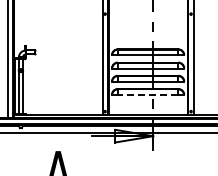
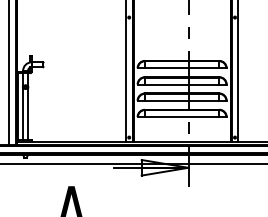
line: (147, 94) -> (181, 116), dashed -> solid

